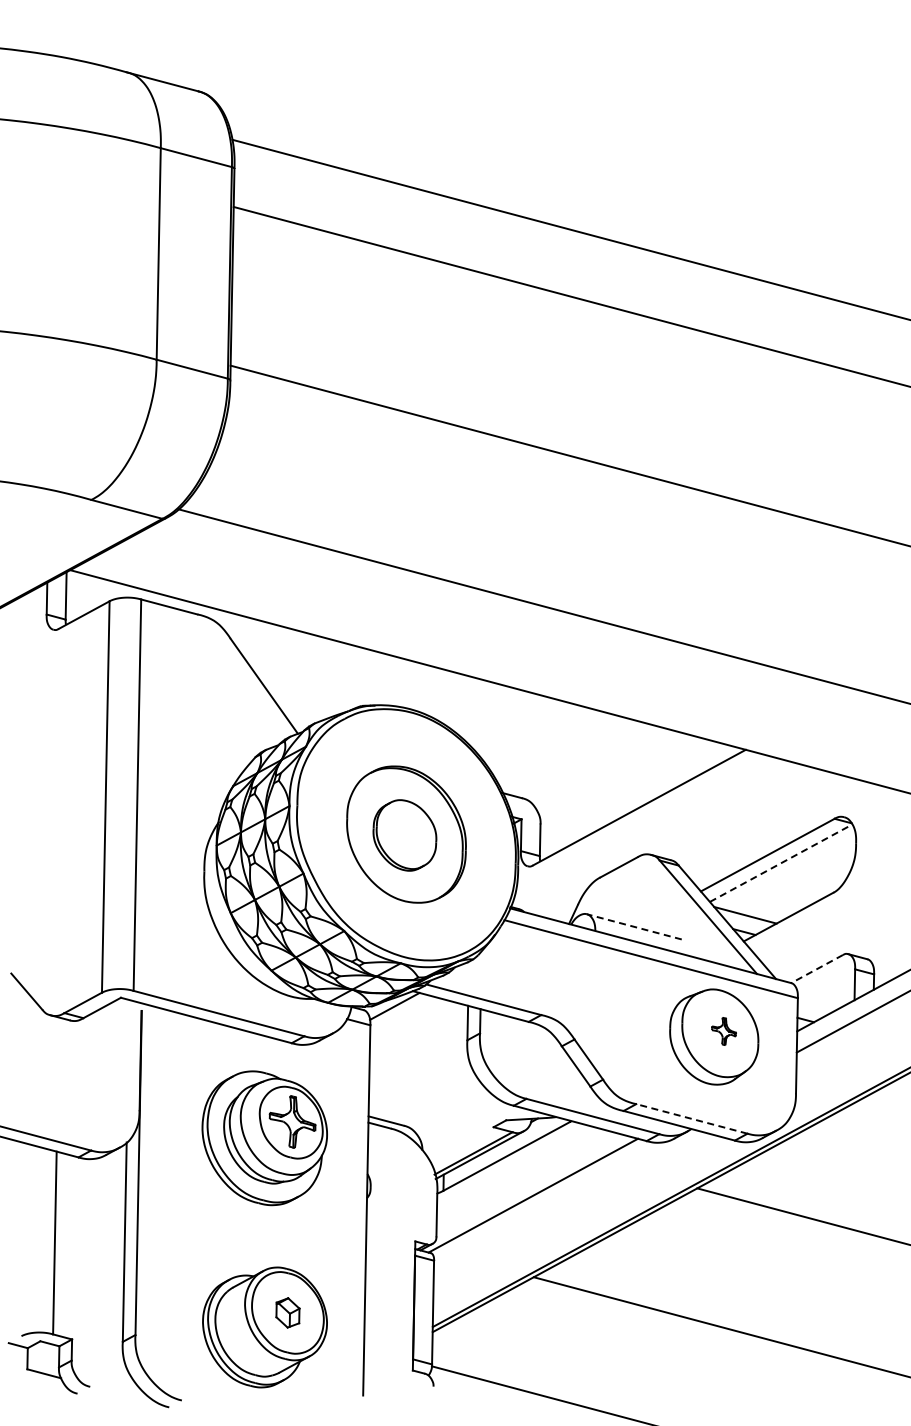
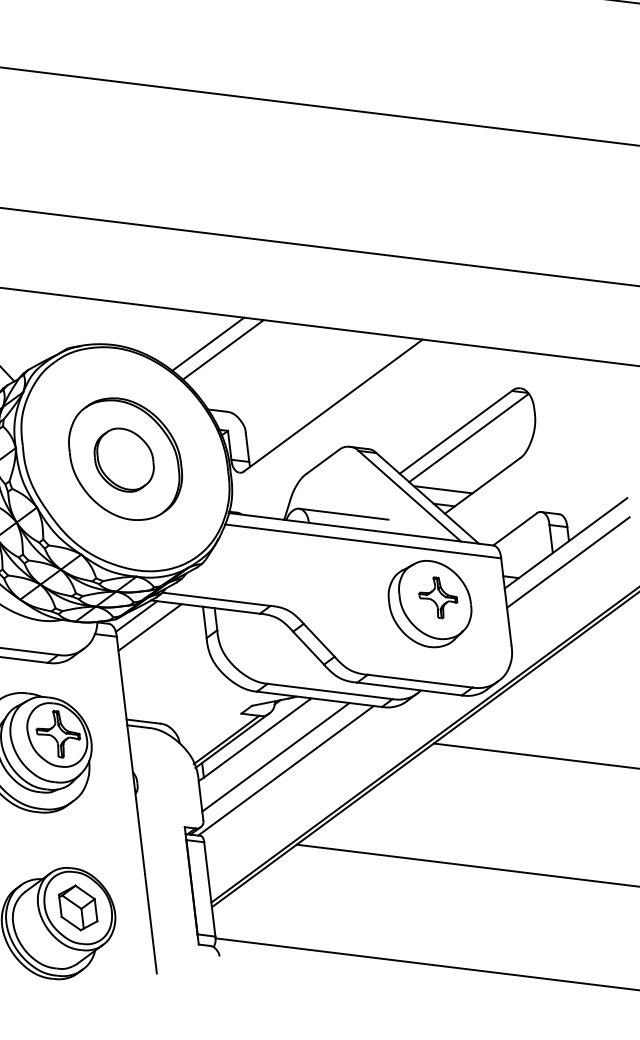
line: (512, 722) -> (207, 344), added
line: (527, 730) -> (222, 349), added
line: (781, 862) -> (469, 437), dashed -> solid
line: (633, 926) -> (343, 514), dashed -> solid
line: (816, 969) -> (514, 529), dashed -> solid
line: (407, 1019) -> (149, 626), added
part: (723, 1031) -> (437, 597), size x1.67
line: (691, 1118) -> (419, 680), dashed -> solid
line: (524, 1179) -> (276, 757), added
part: (287, 1312) -> (77, 907), size x1.67

